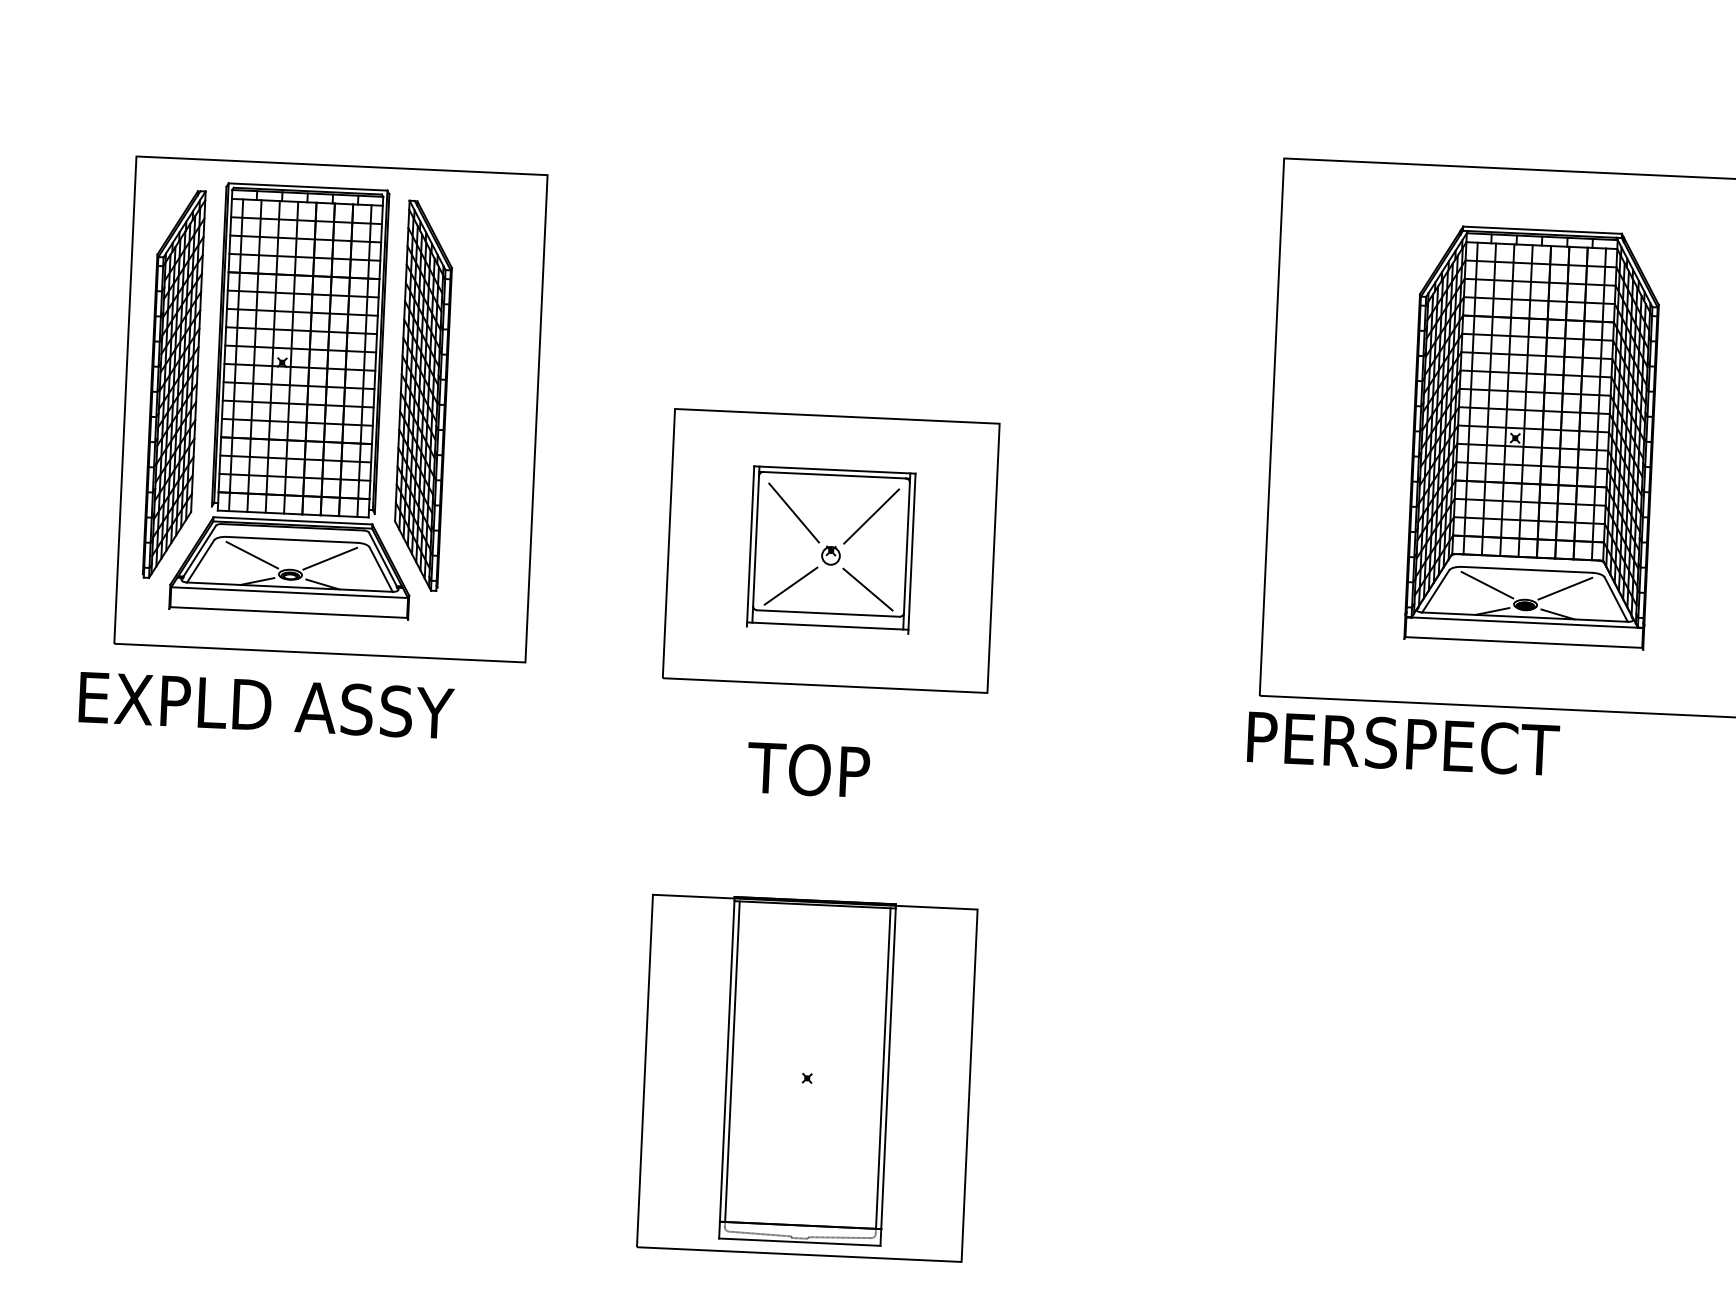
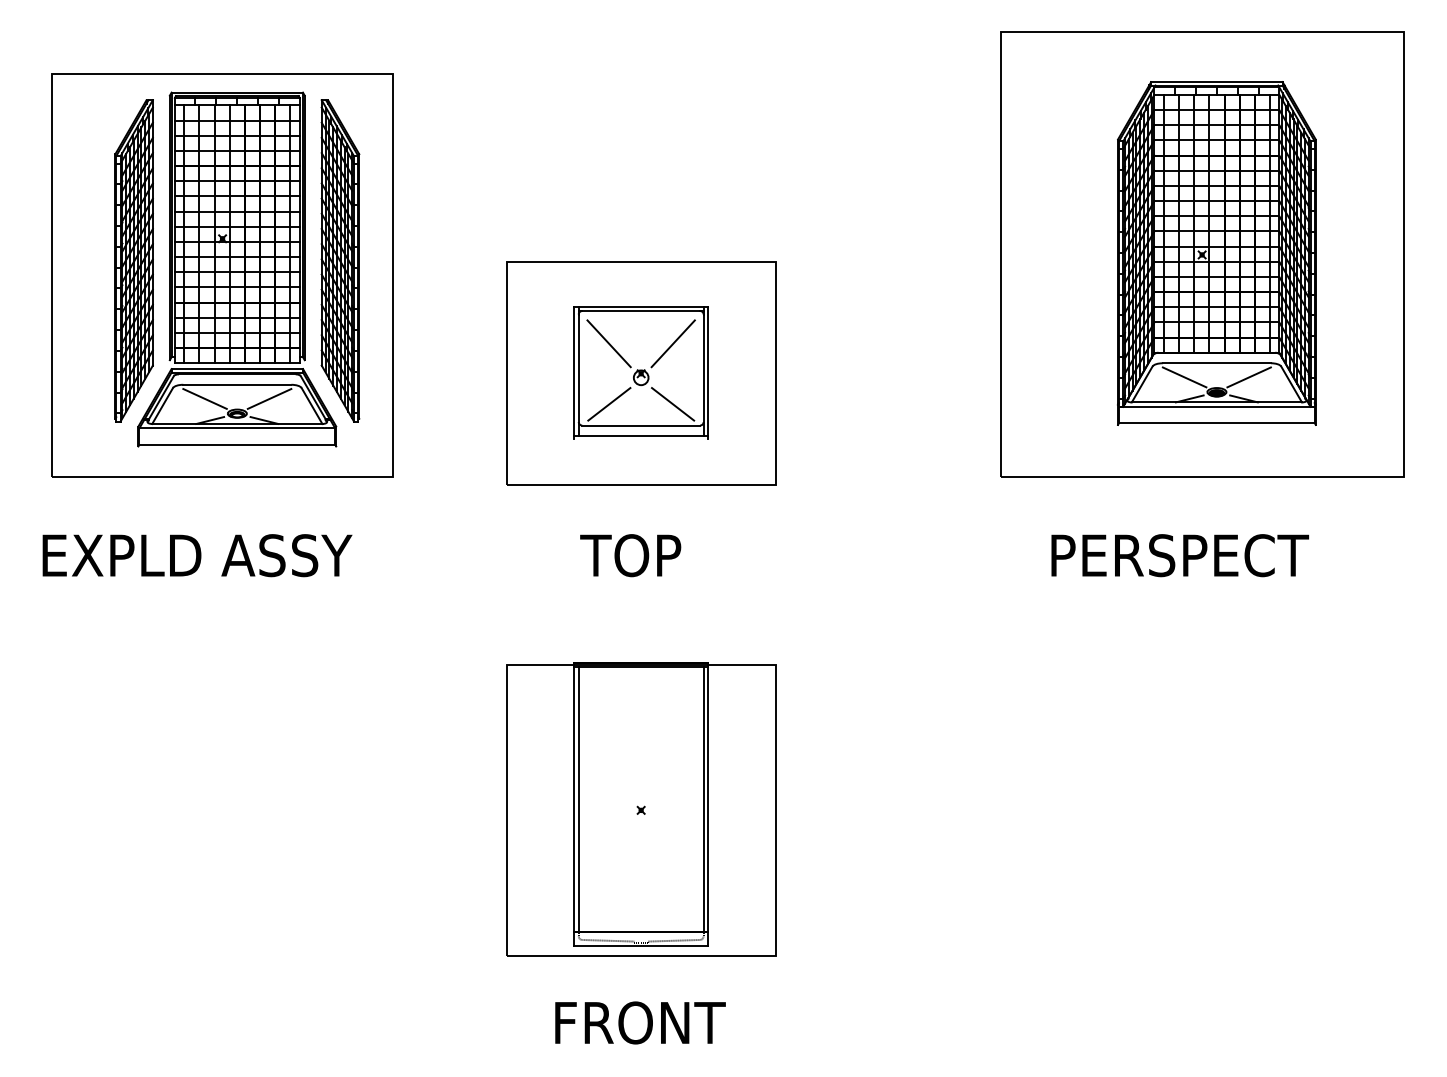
part: (298, 400) -> (237, 269), moved
text: (266, 705) -> (197, 555), moved
text: (1402, 743) -> (1179, 555), moved

